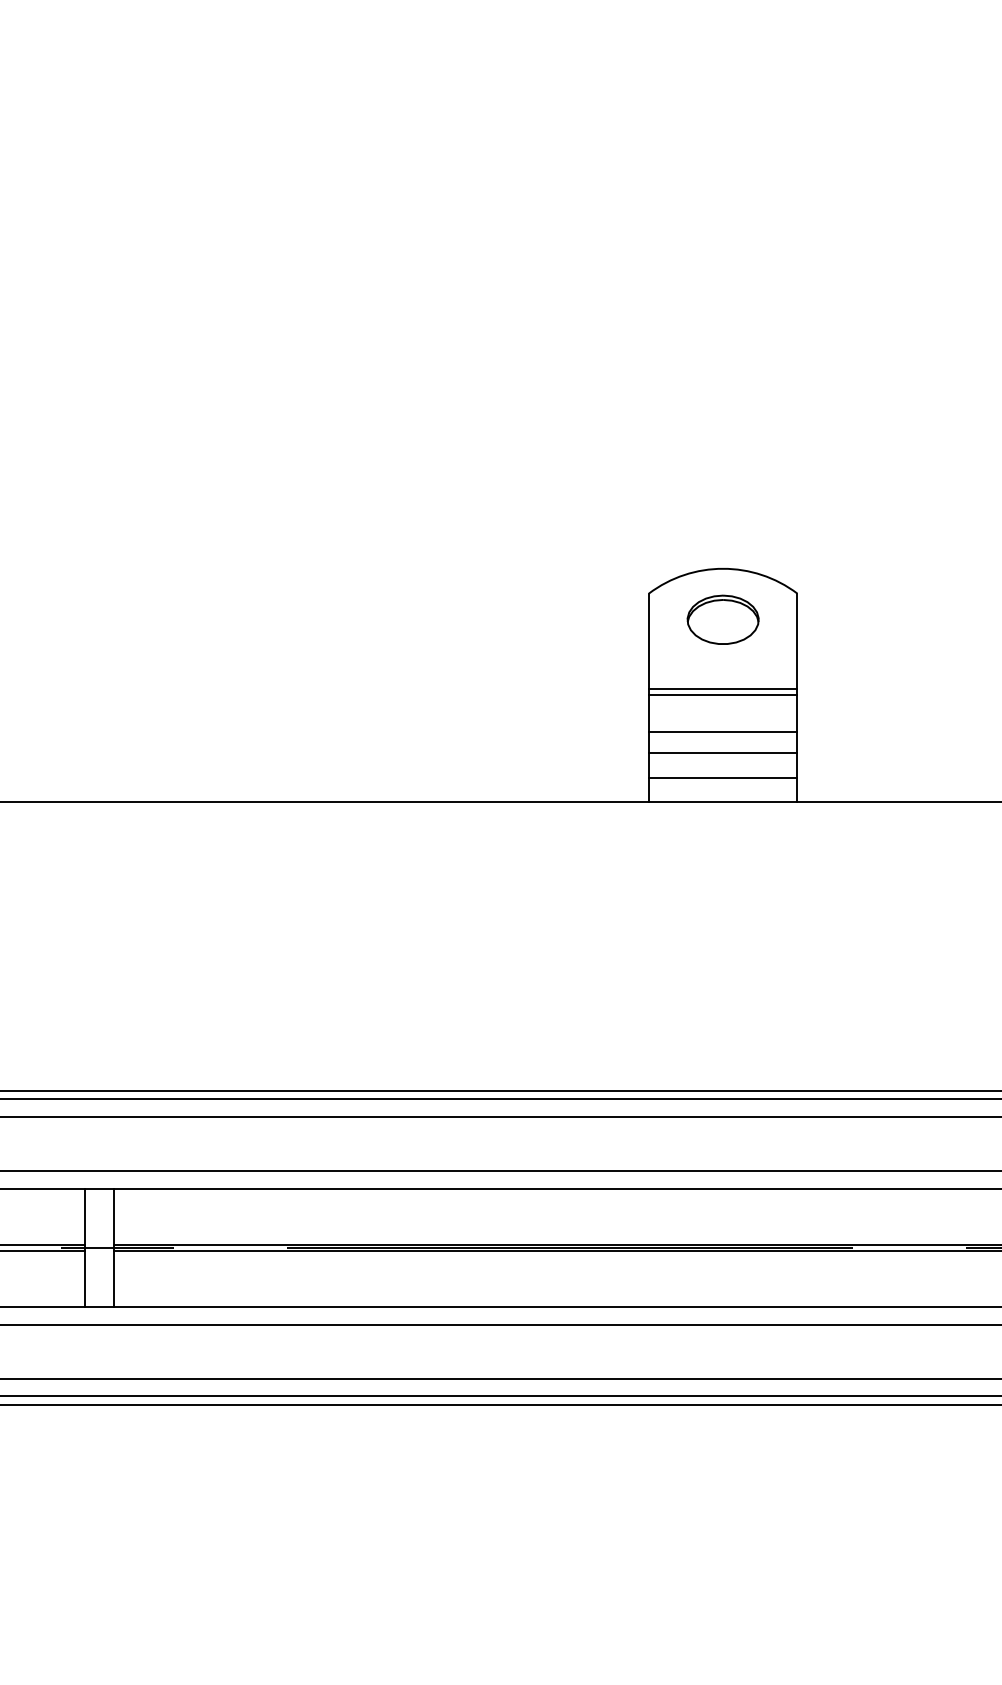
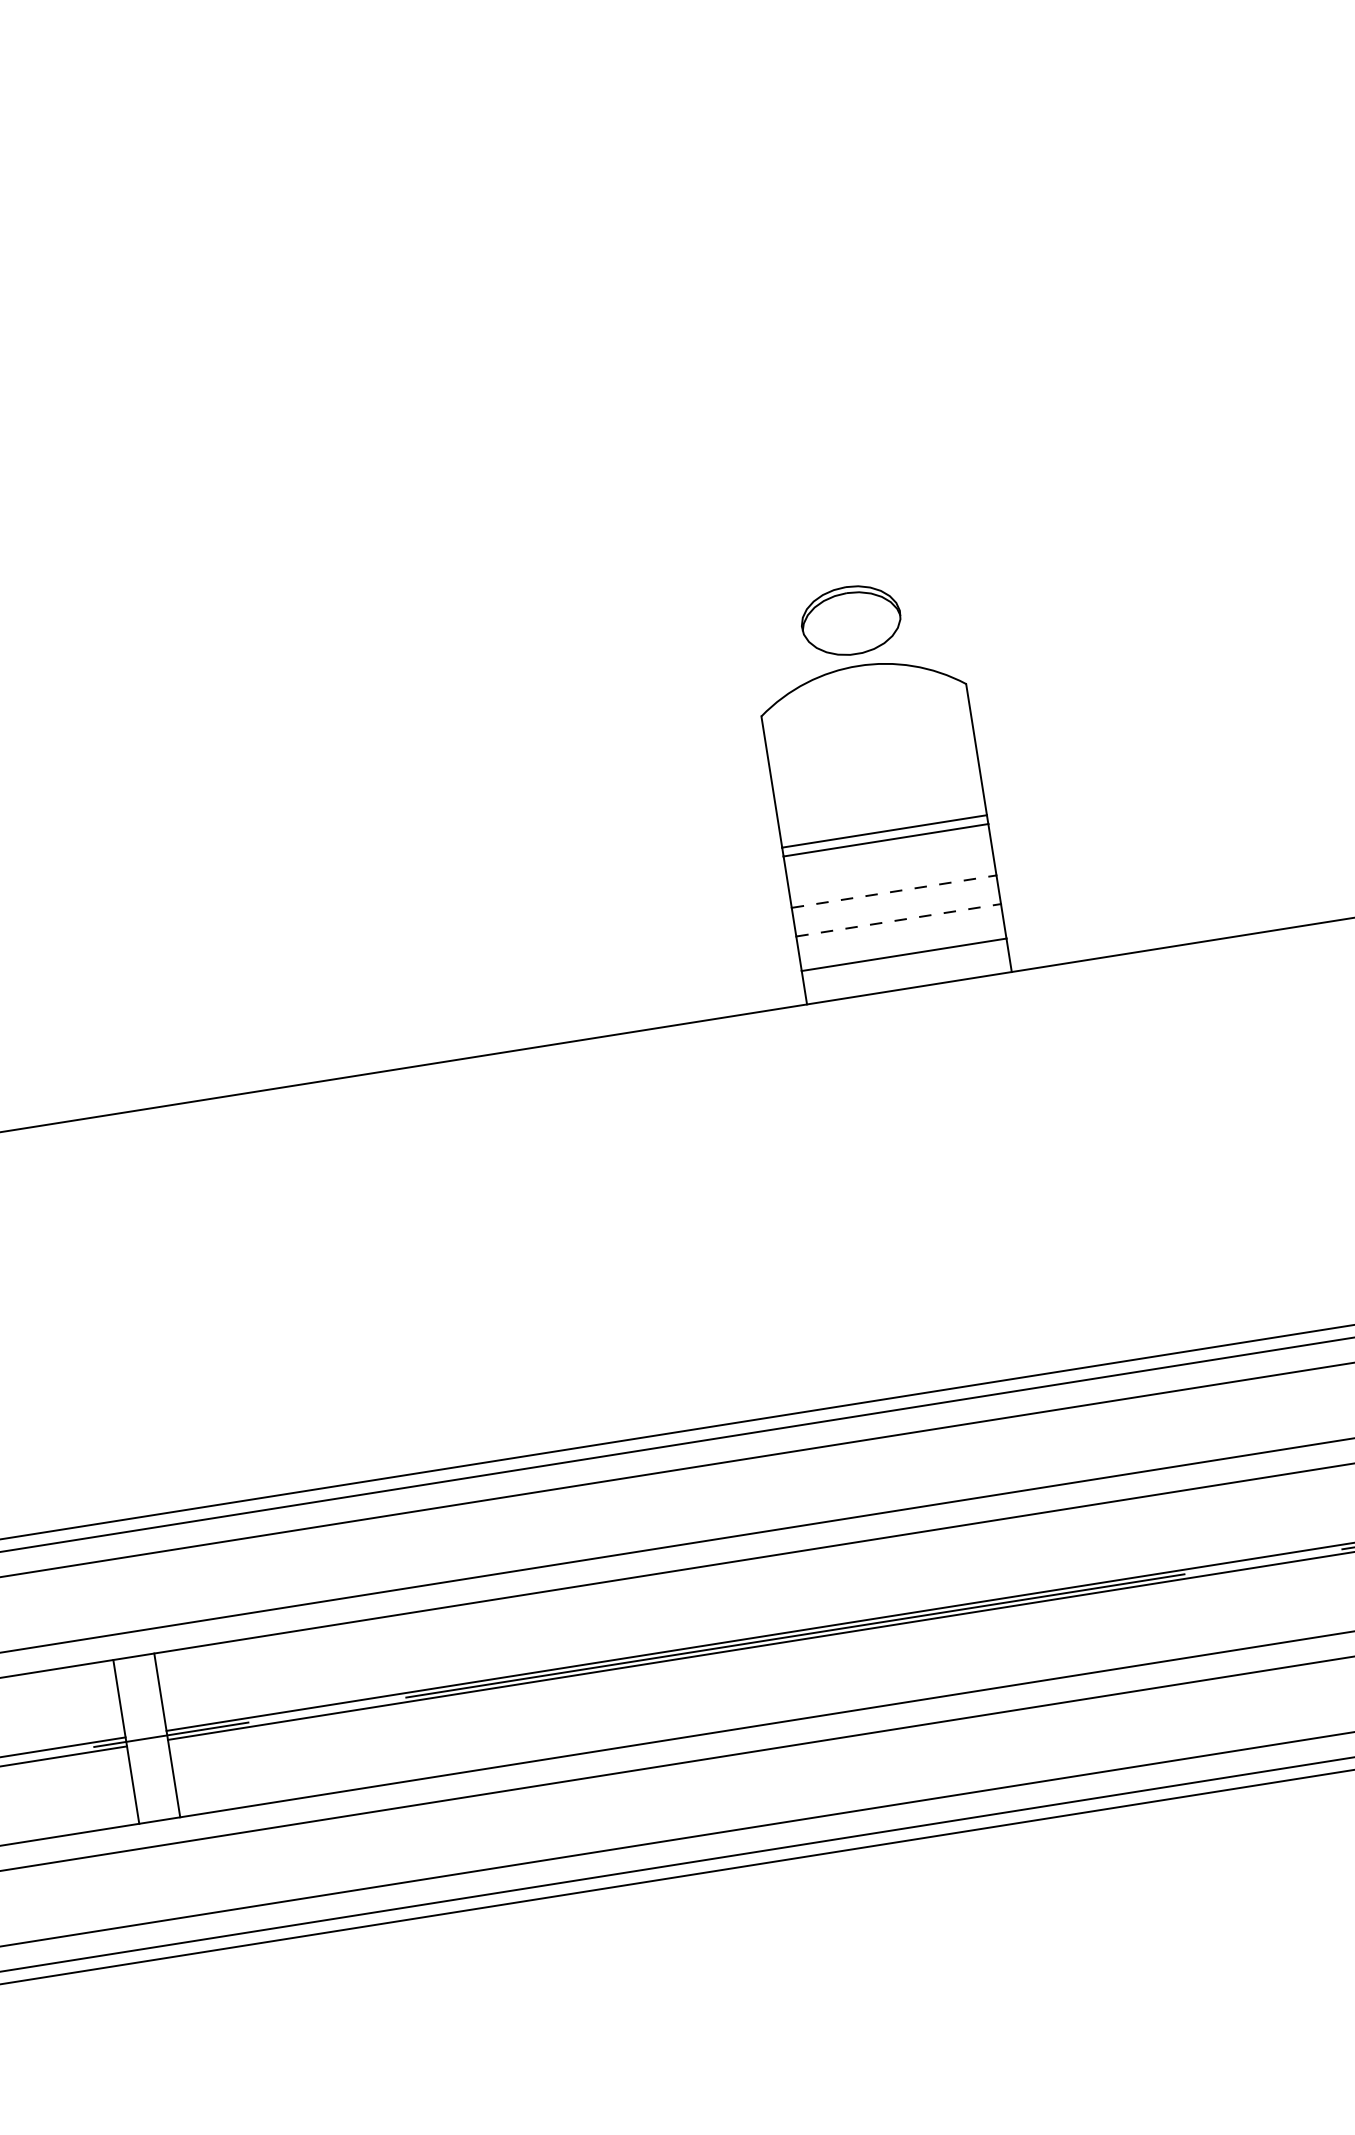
part: (722, 619) -> (850, 620), moved
line: (723, 732) -> (894, 891), solid -> dashed
line: (723, 753) -> (899, 920), solid -> dashed

